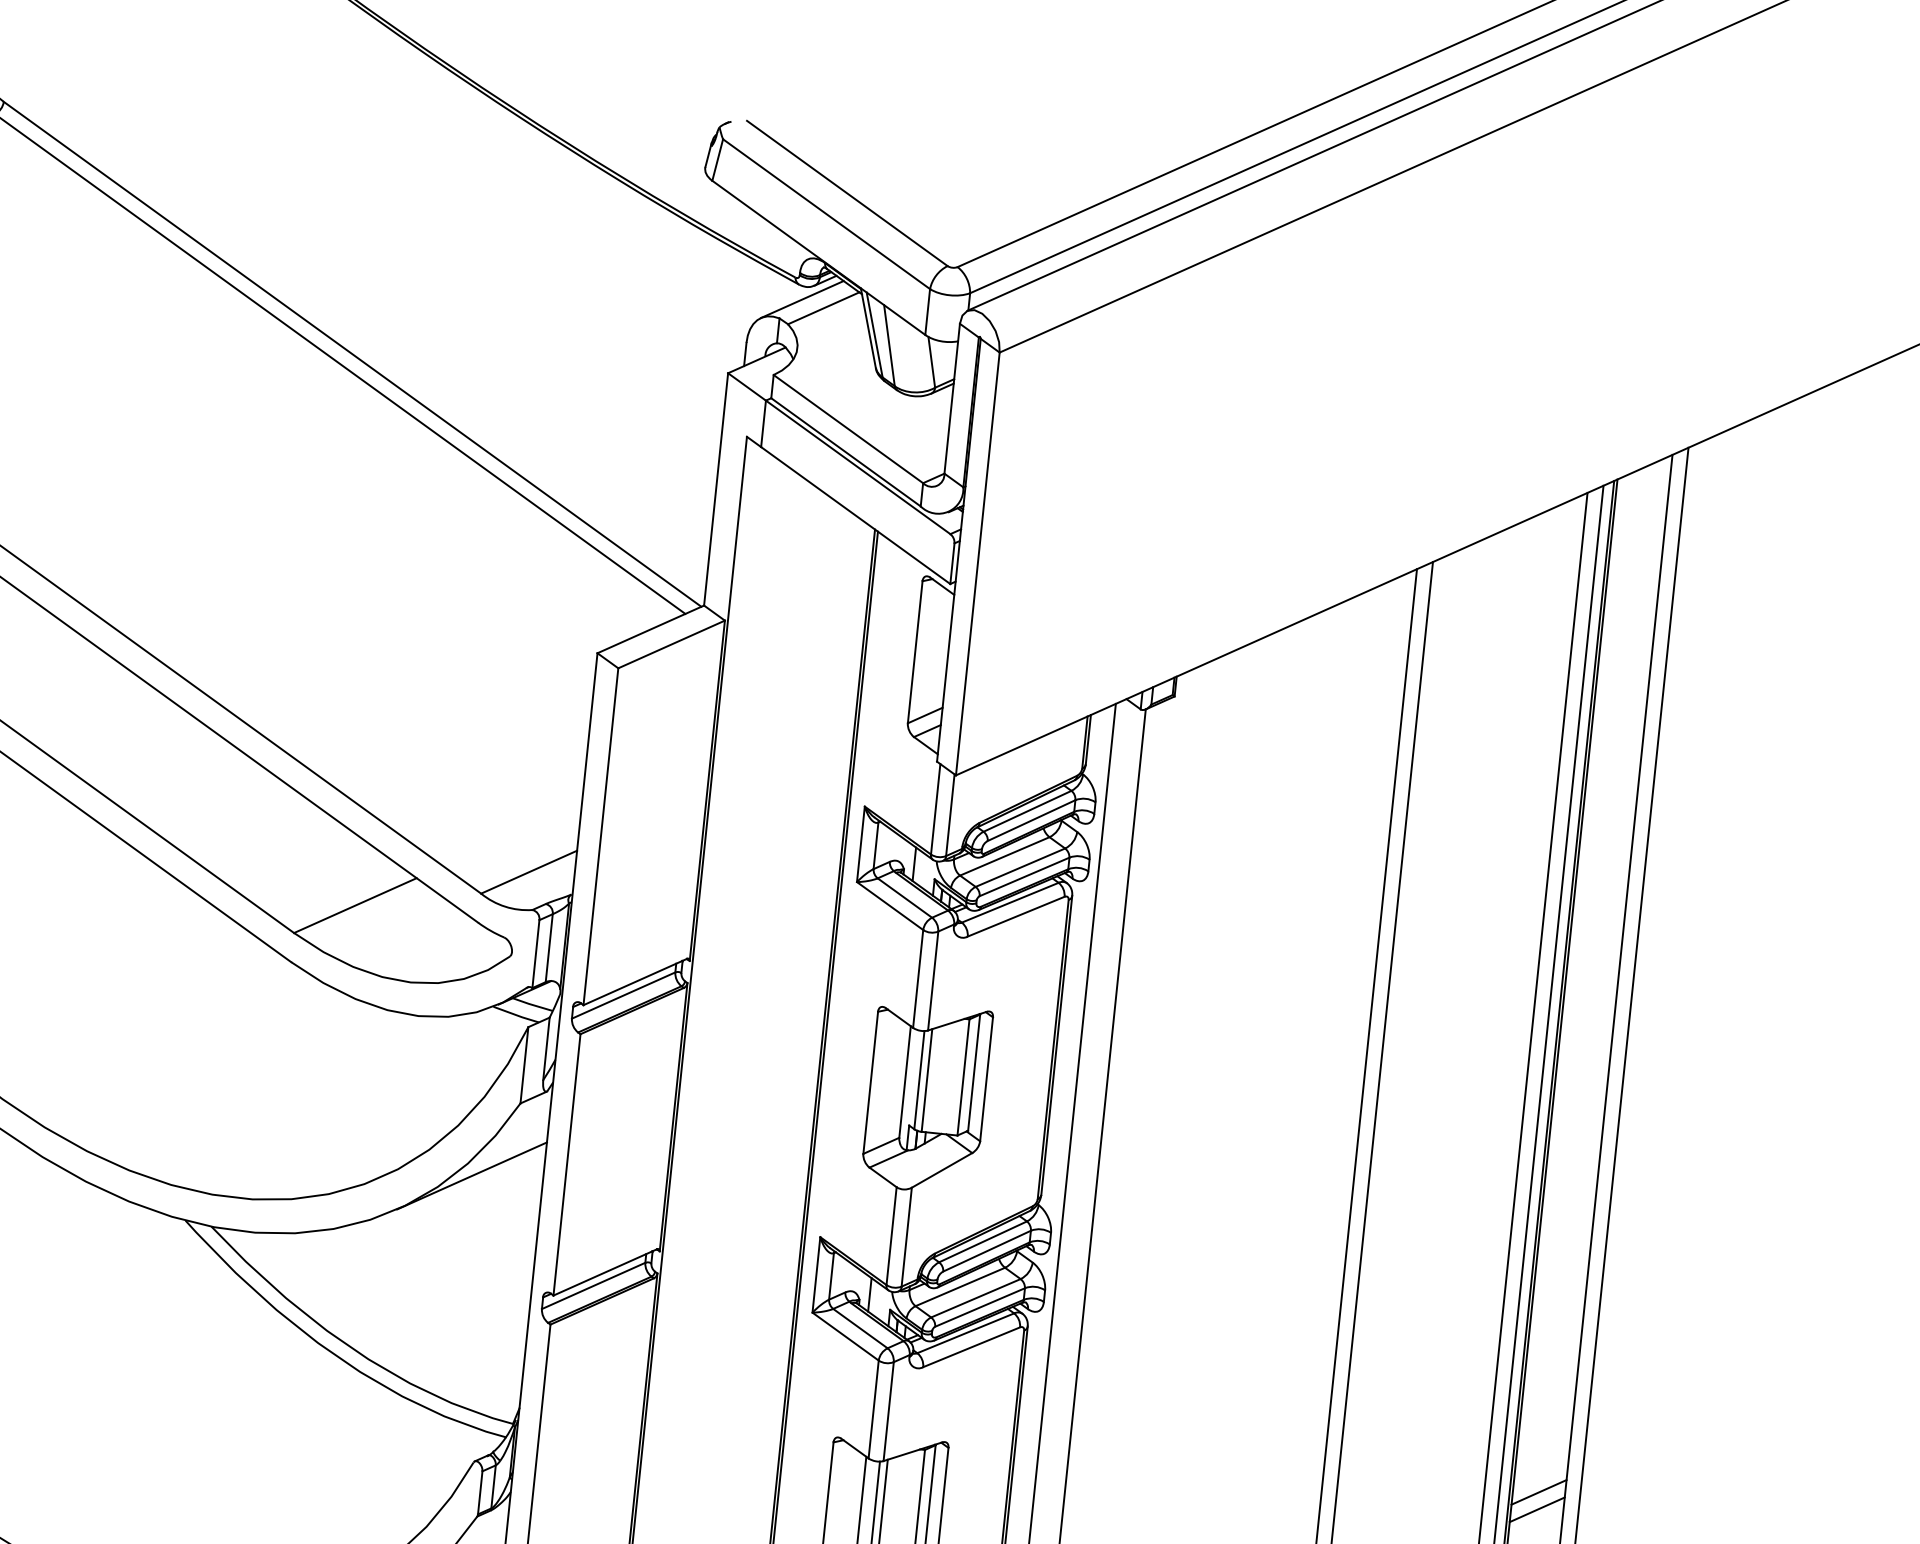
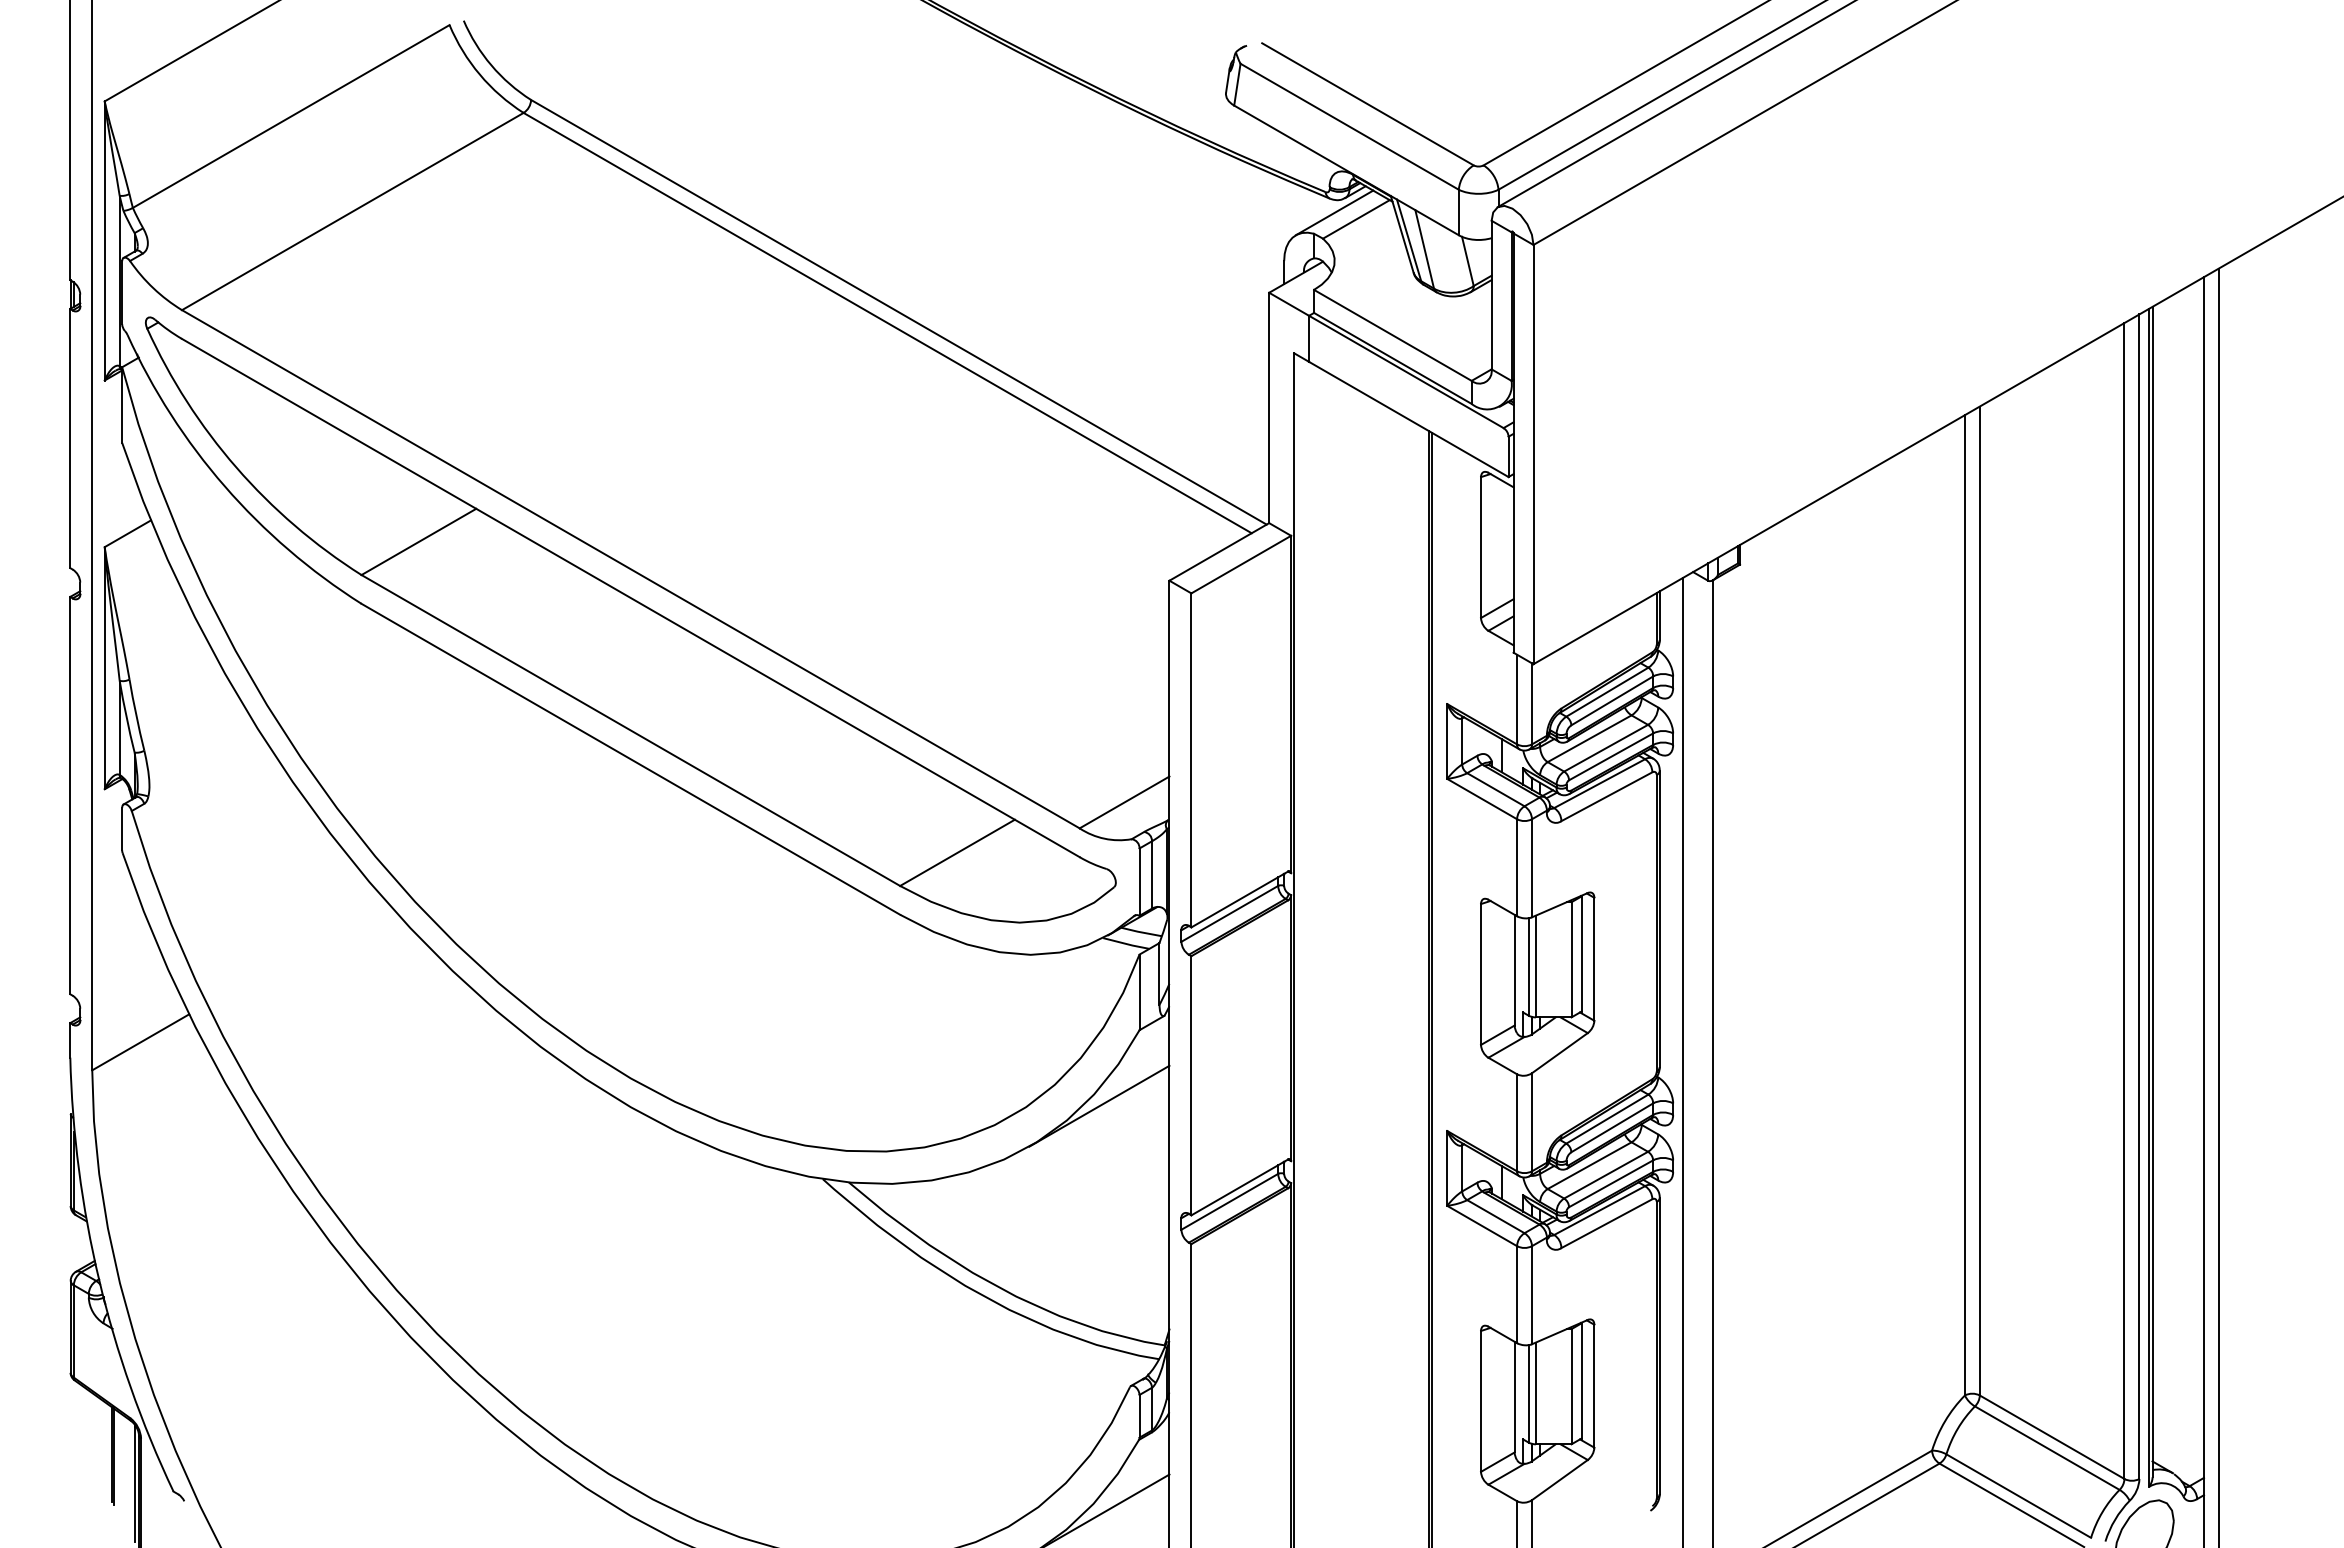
line: (1539, 1492) -> (2178, 1308), removed
line: (1537, 1509) -> (2178, 1325), removed

